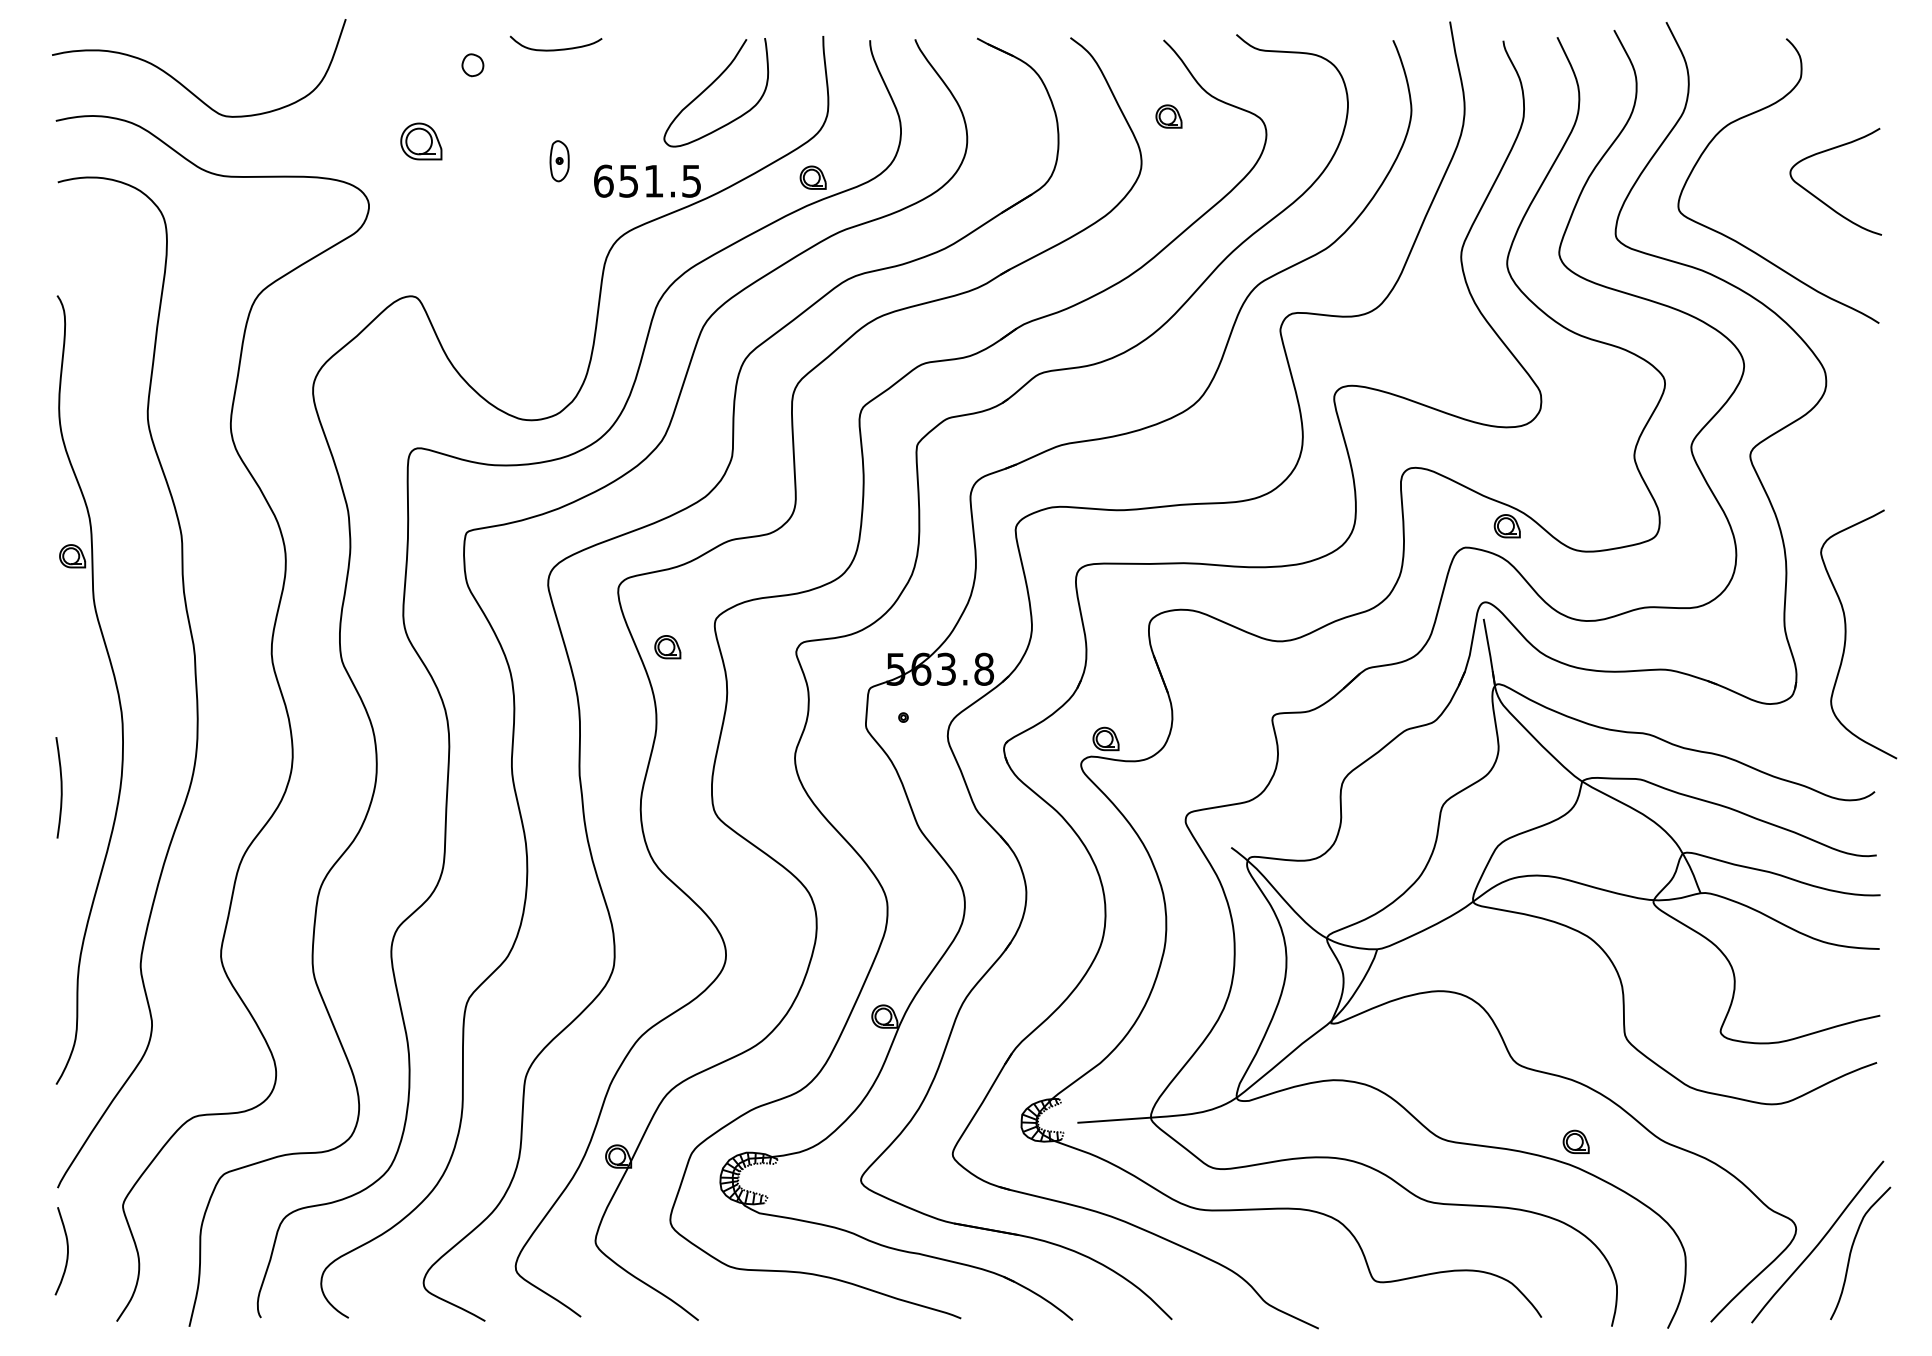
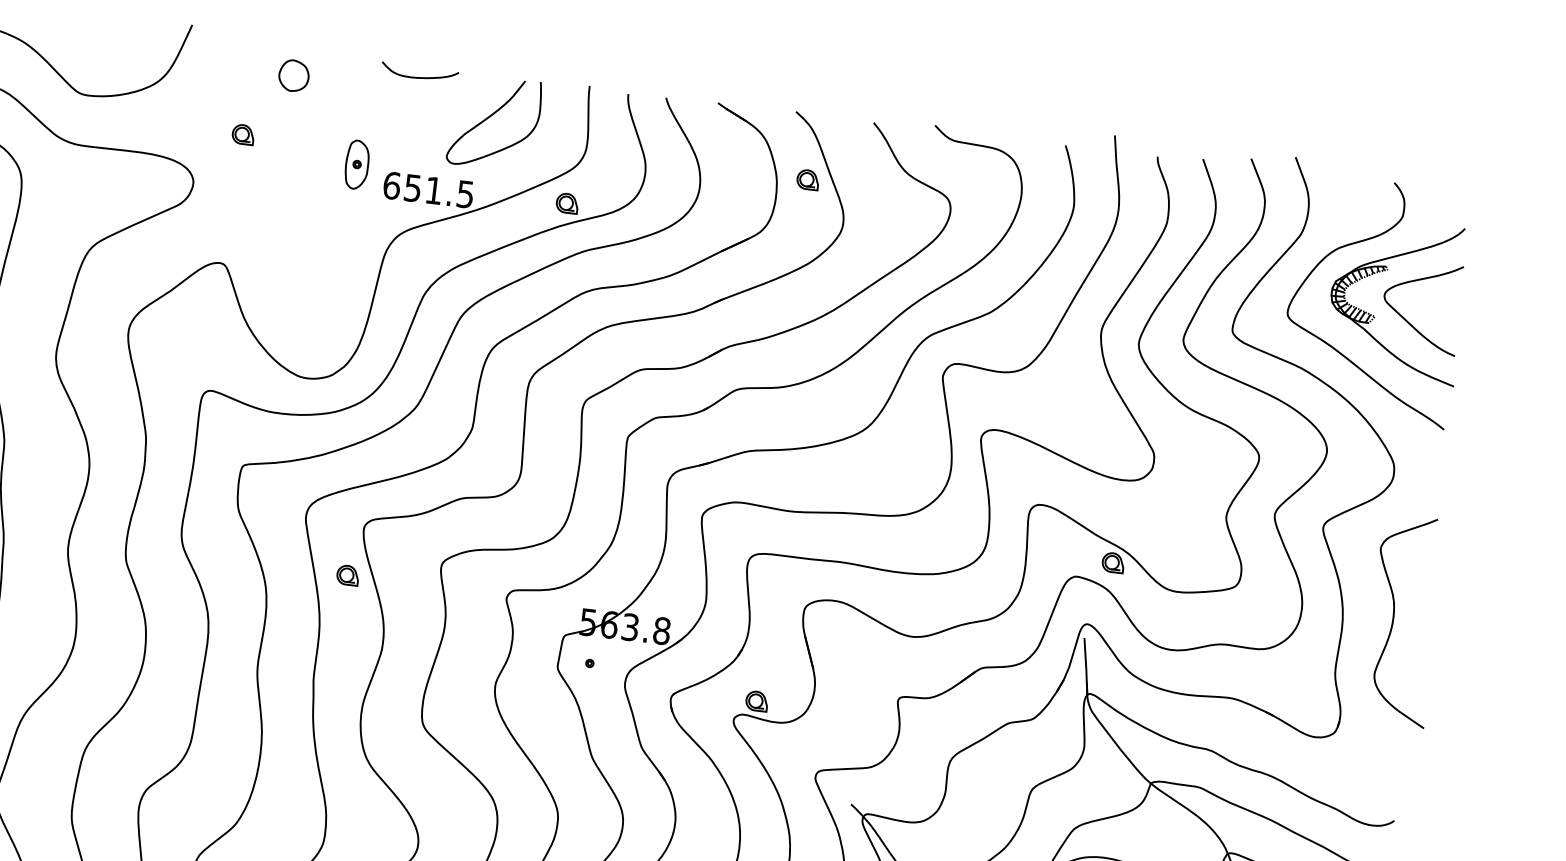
curve: (555, 49) -> (418, 77), moved
part: (472, 65) -> (293, 76), size x1.67
part: (1168, 116) -> (807, 179), moved
part: (420, 141) -> (242, 134), size x0.62
part: (559, 160) -> (357, 164), size x1.43
part: (1781, 199) -> (1374, 316), added
curve: (1846, 634) -> (1393, 619), moved
part: (667, 647) -> (347, 575), moved

